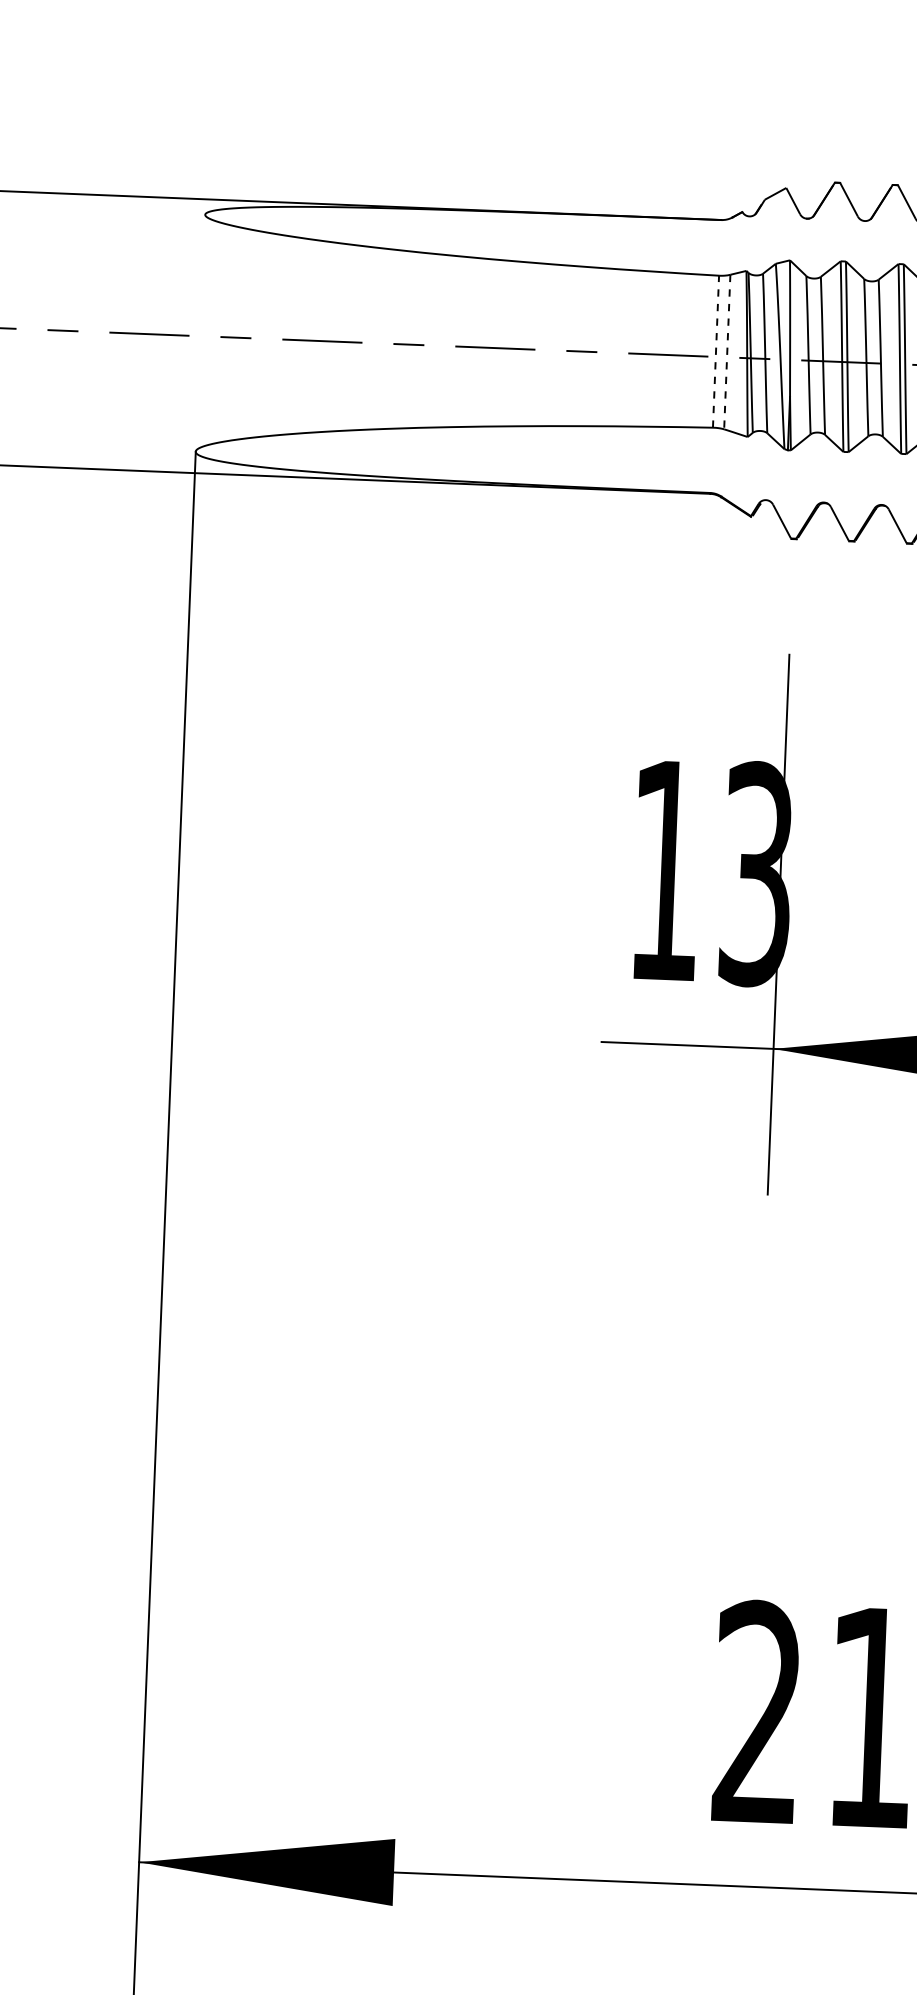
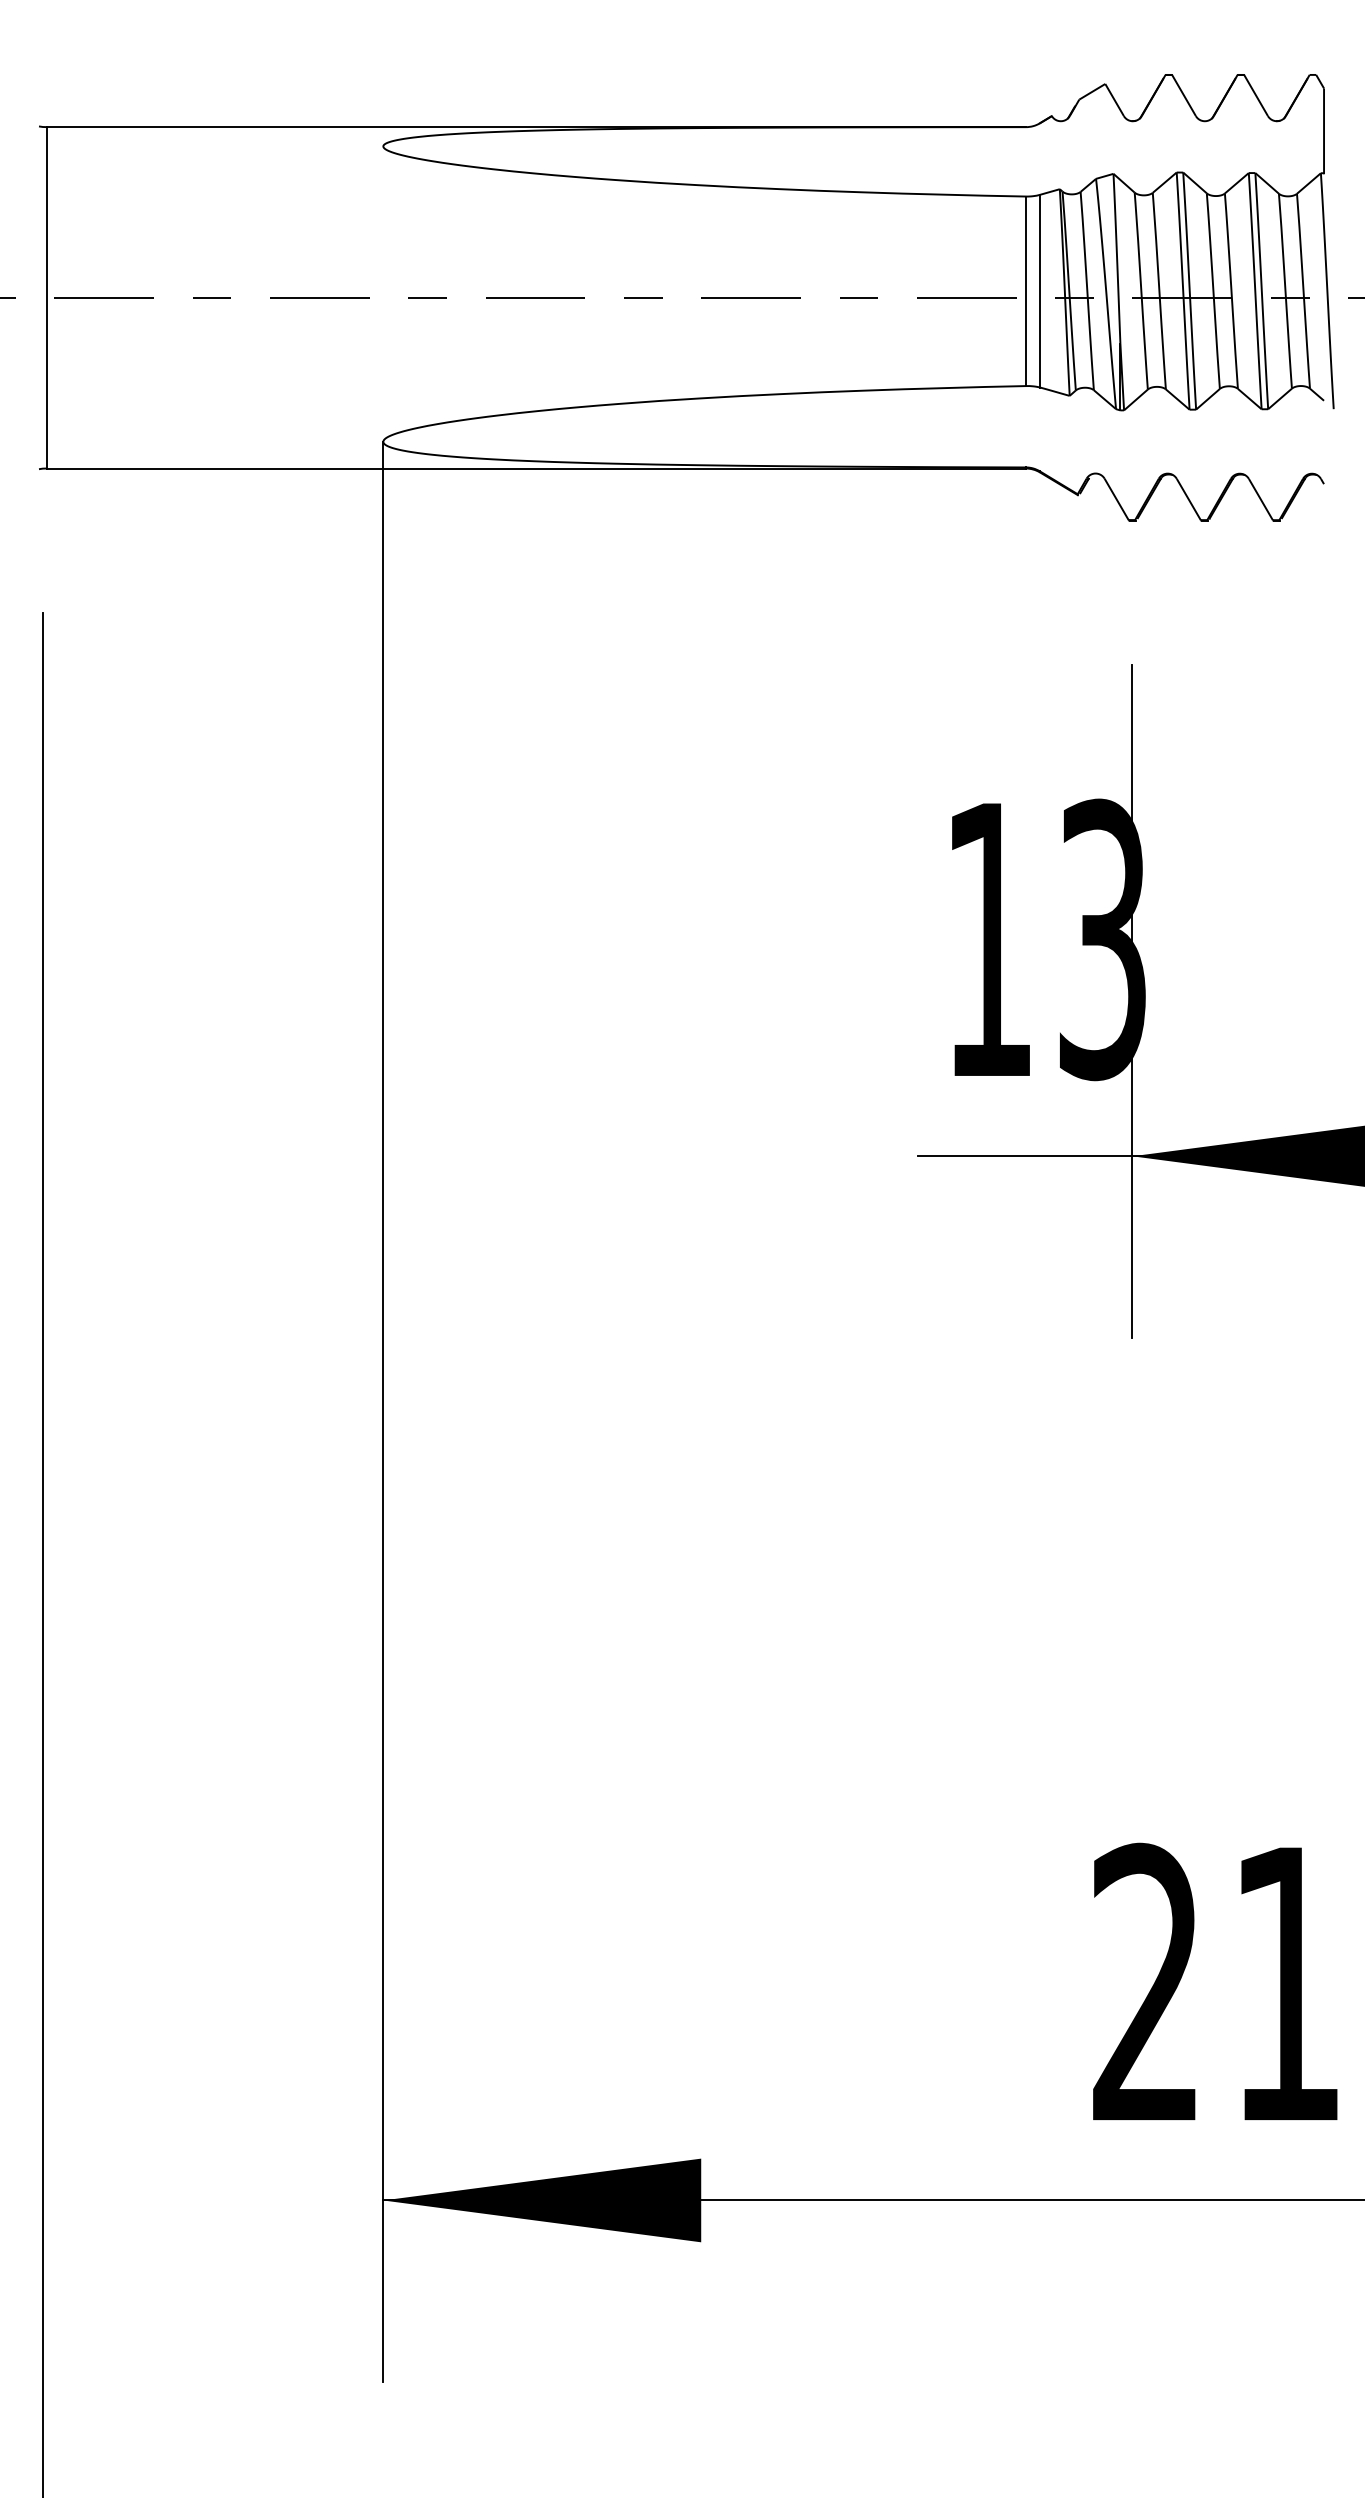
line: (715, 351) -> (1025, 291), dashed -> solid
line: (727, 352) -> (1040, 291), dashed -> solid

